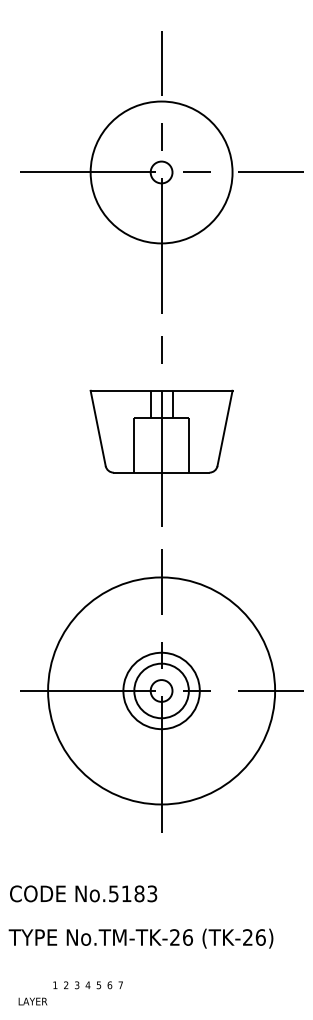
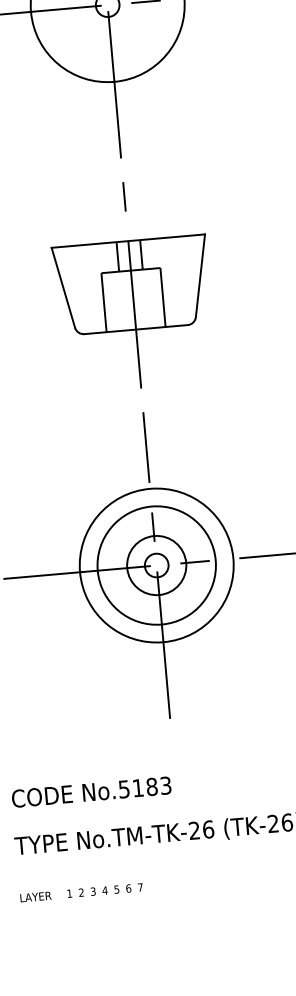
circle: (161, 690) -> (156, 565), size x0.62
circle: (161, 690) -> (156, 565), size x1.43
text: (32, 1001) -> (35, 896), moved

